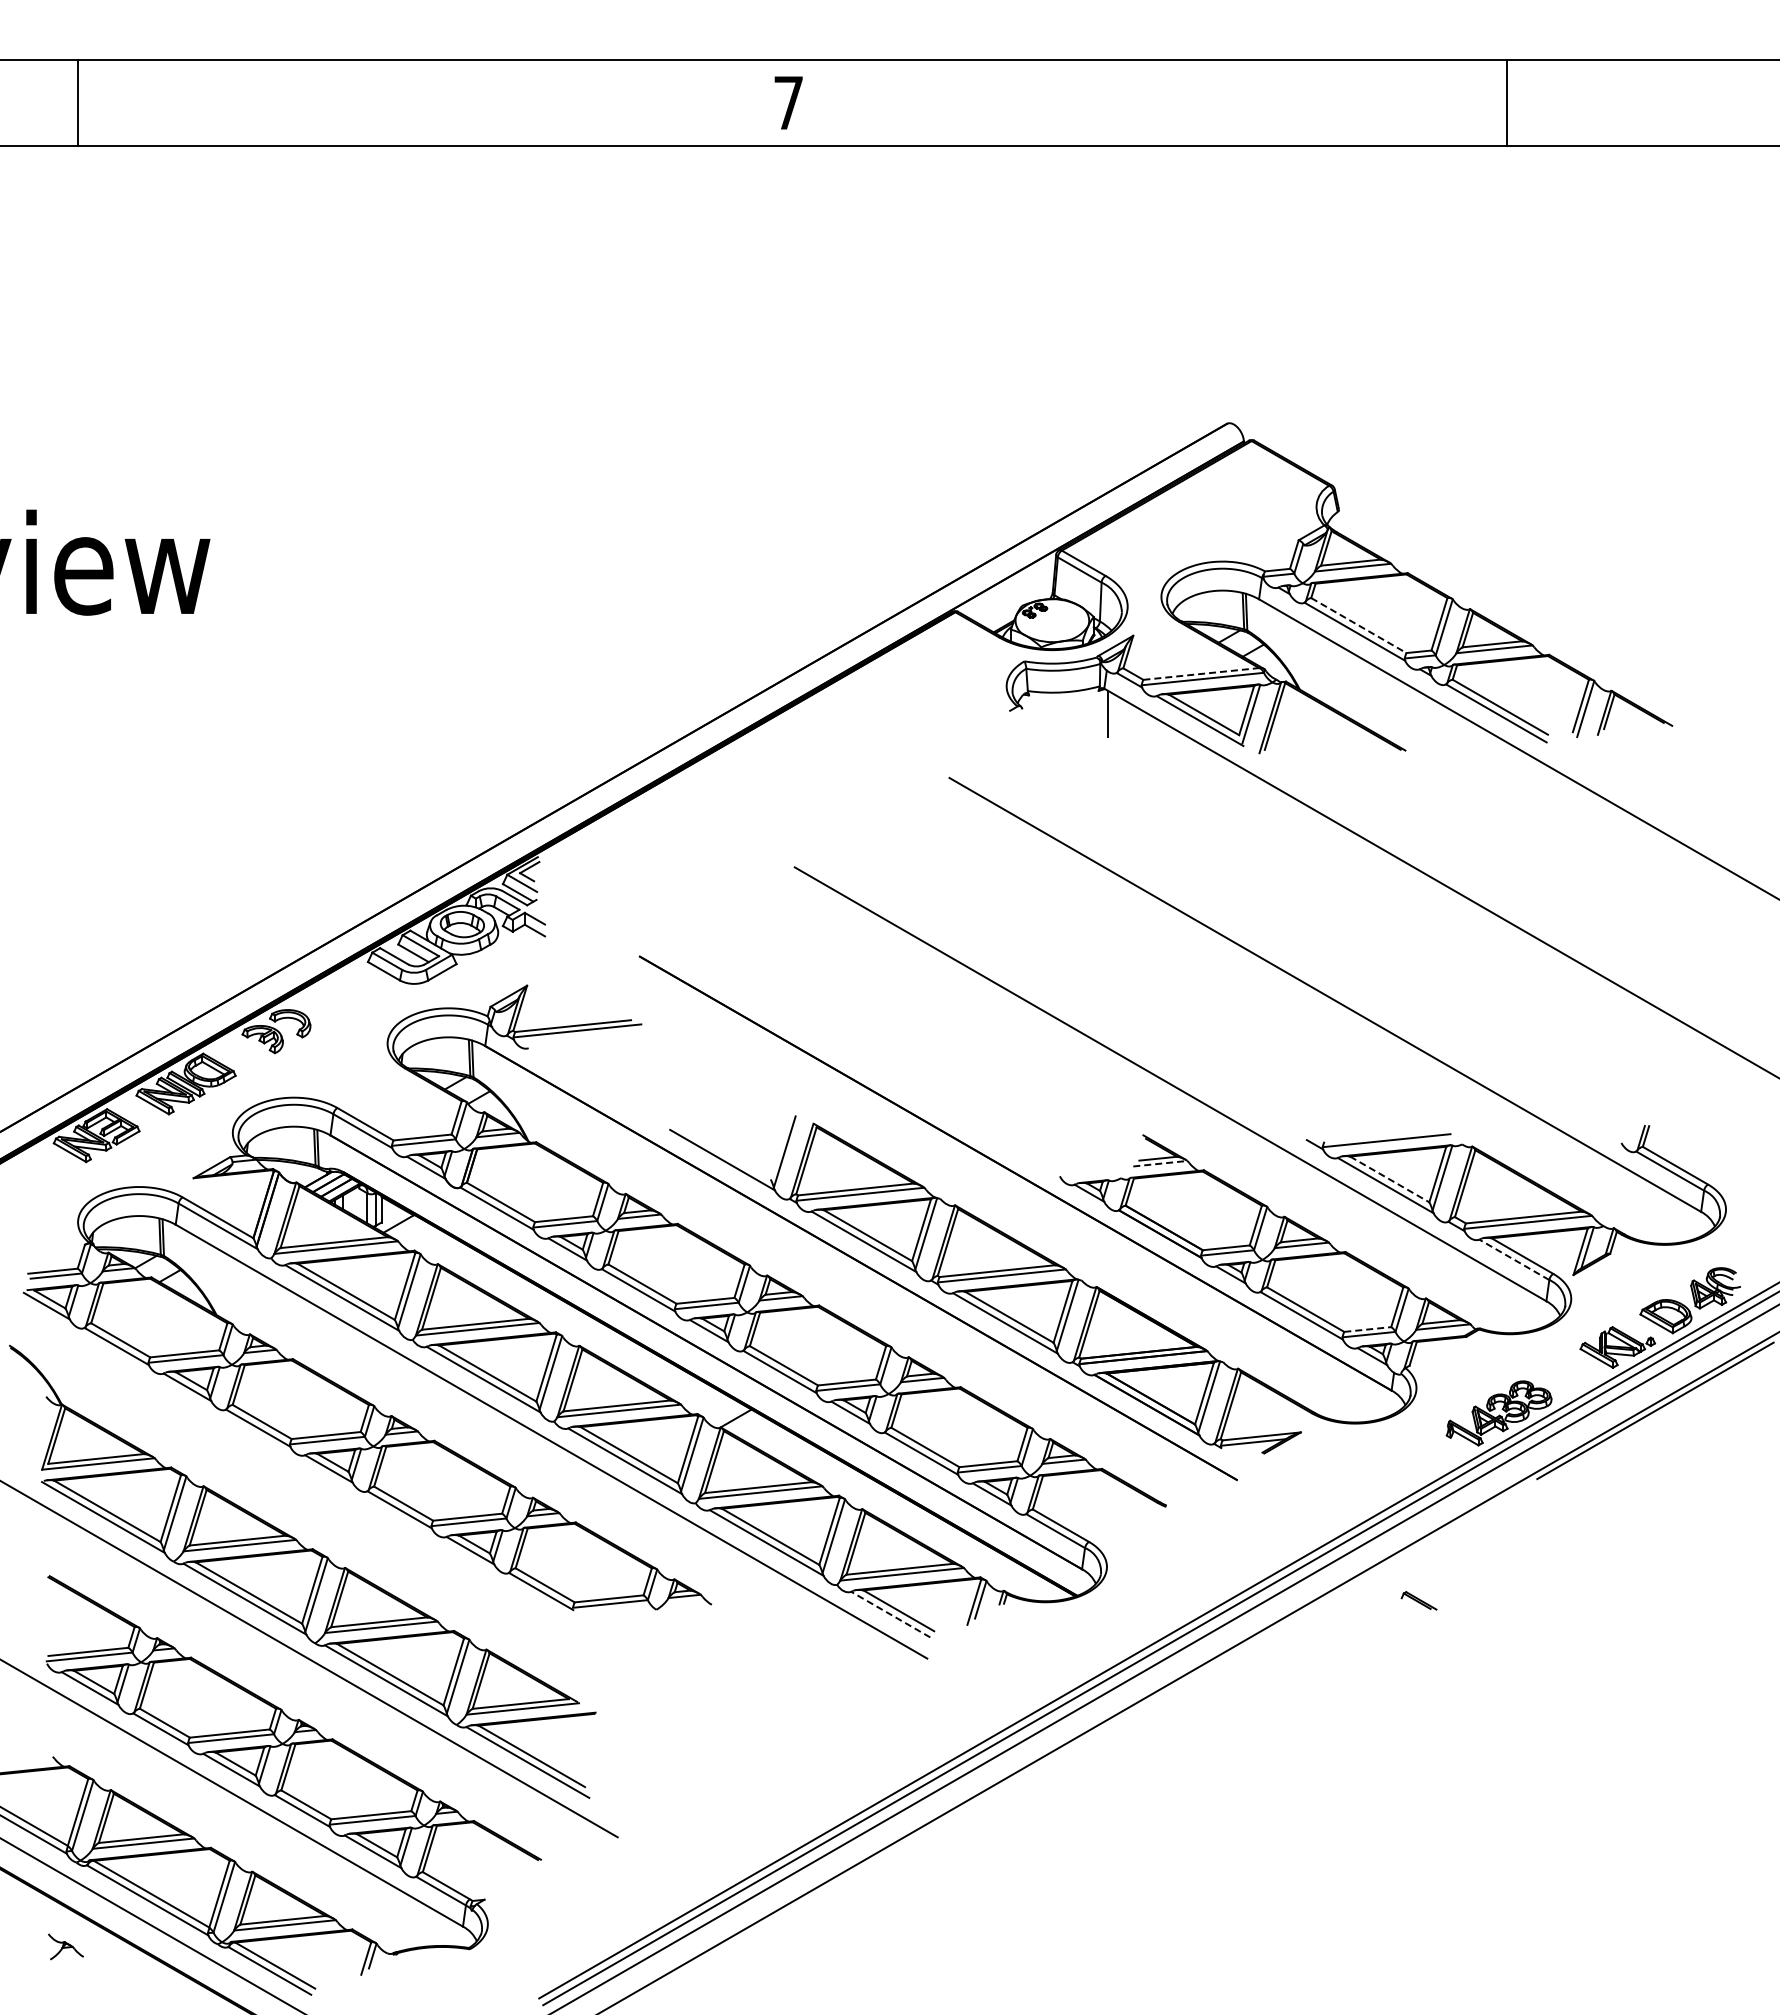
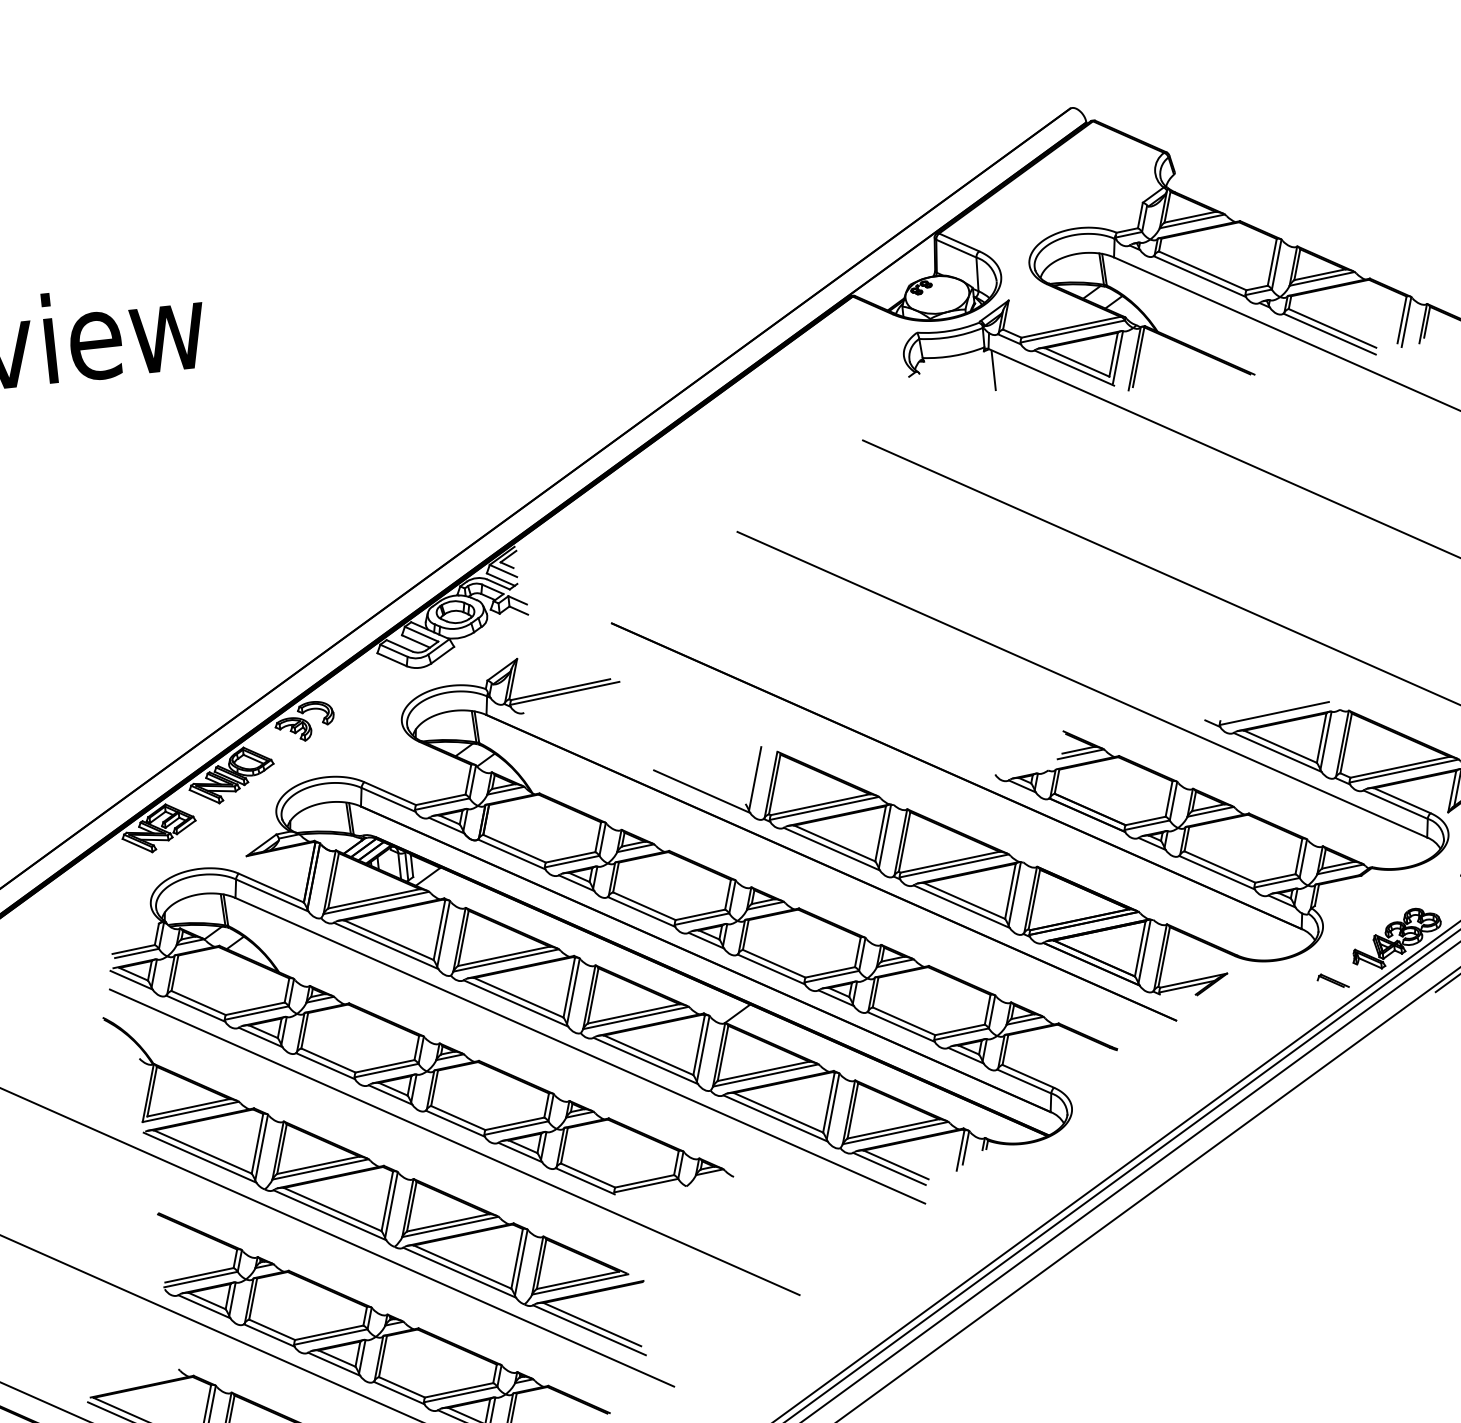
line: (1358, 625) -> (1202, 270), dashed -> solid
line: (1201, 673) -> (1071, 326), dashed -> solid
line: (1160, 1163) -> (1080, 754), dashed -> solid
line: (1389, 1179) -> (1280, 746), dashed -> solid
line: (1513, 1259) -> (1394, 804), dashed -> solid
line: (1367, 1329) -> (1275, 878), dashed -> solid
line: (396, 1530) -> (454, 1141), added
part: (1418, 1600) -> (1332, 980), moved
line: (890, 1614) -> (889, 1168), dashed -> solid

